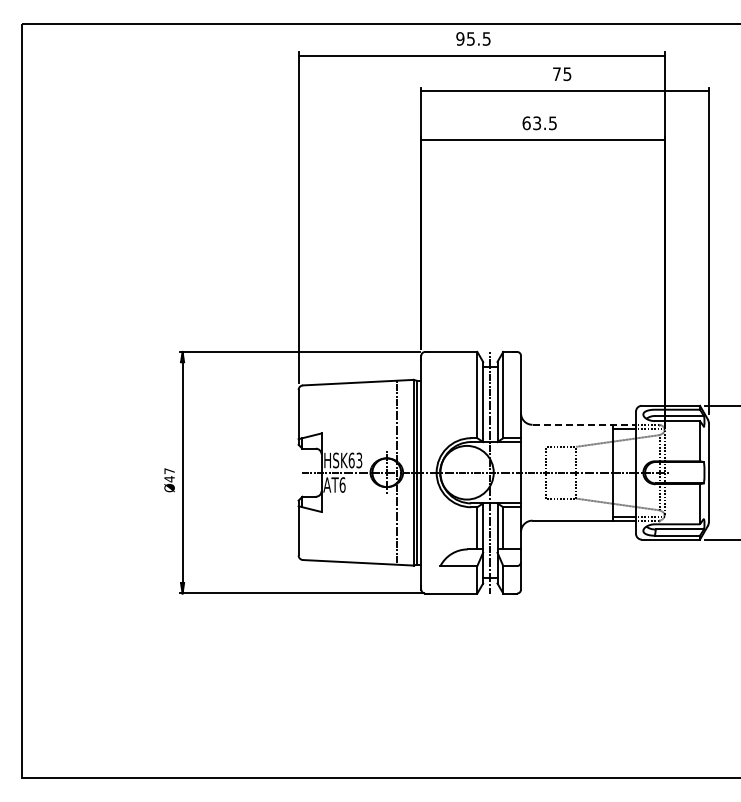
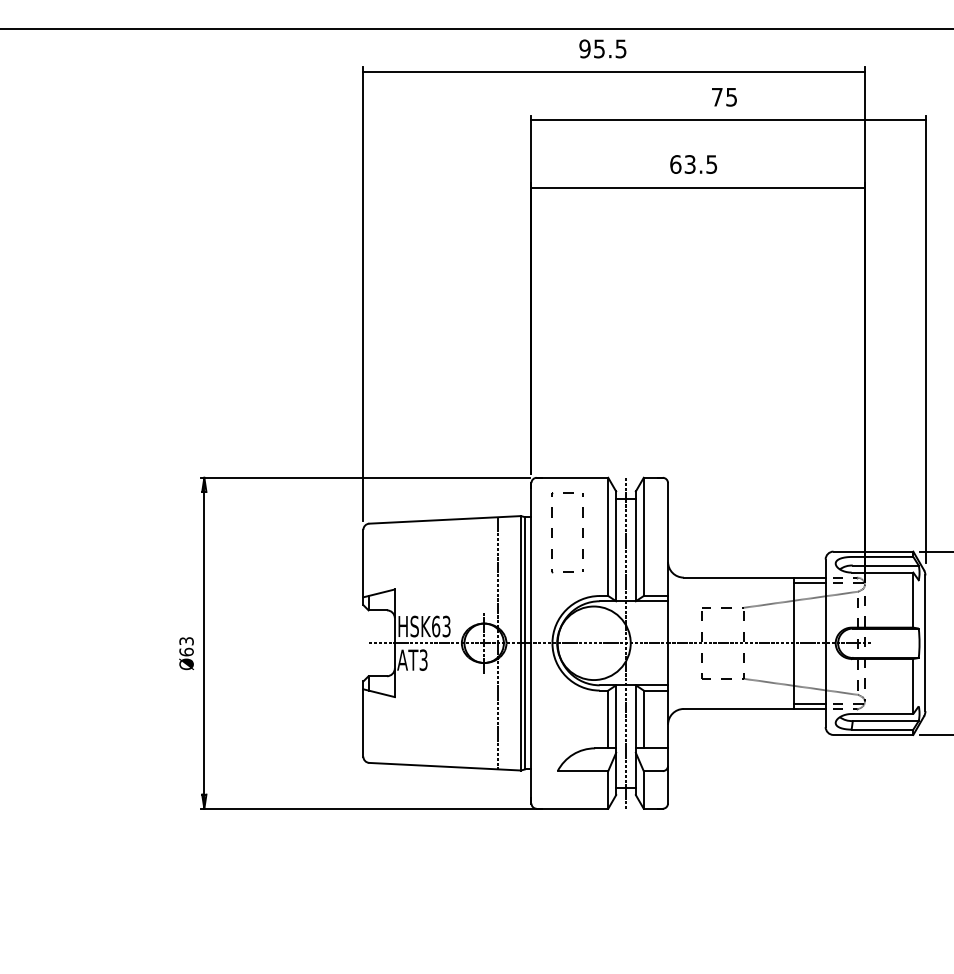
part: (436, 392) -> (552, 533), added
line: (584, 424) -> (755, 577), dashed -> solid
text: (169, 475) -> (186, 647), Ø47 -> Ø63
text: (342, 484) -> (423, 659), AT6 -> AT3

